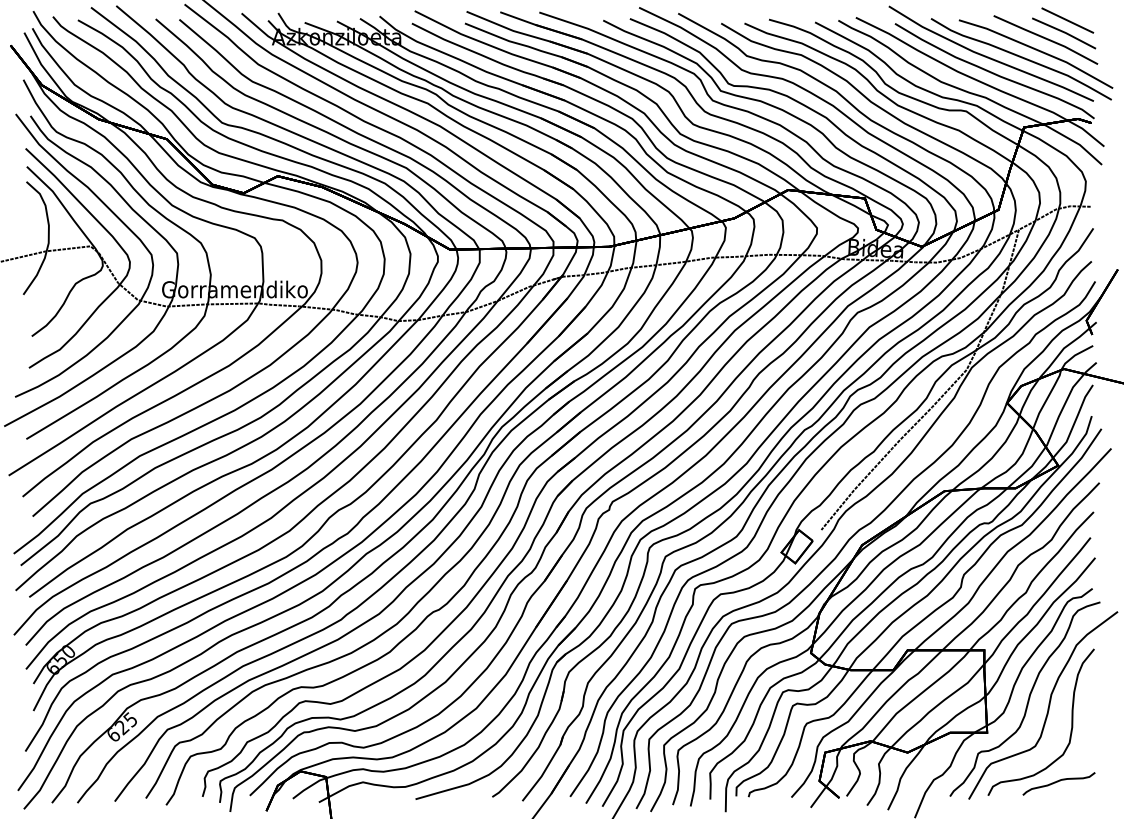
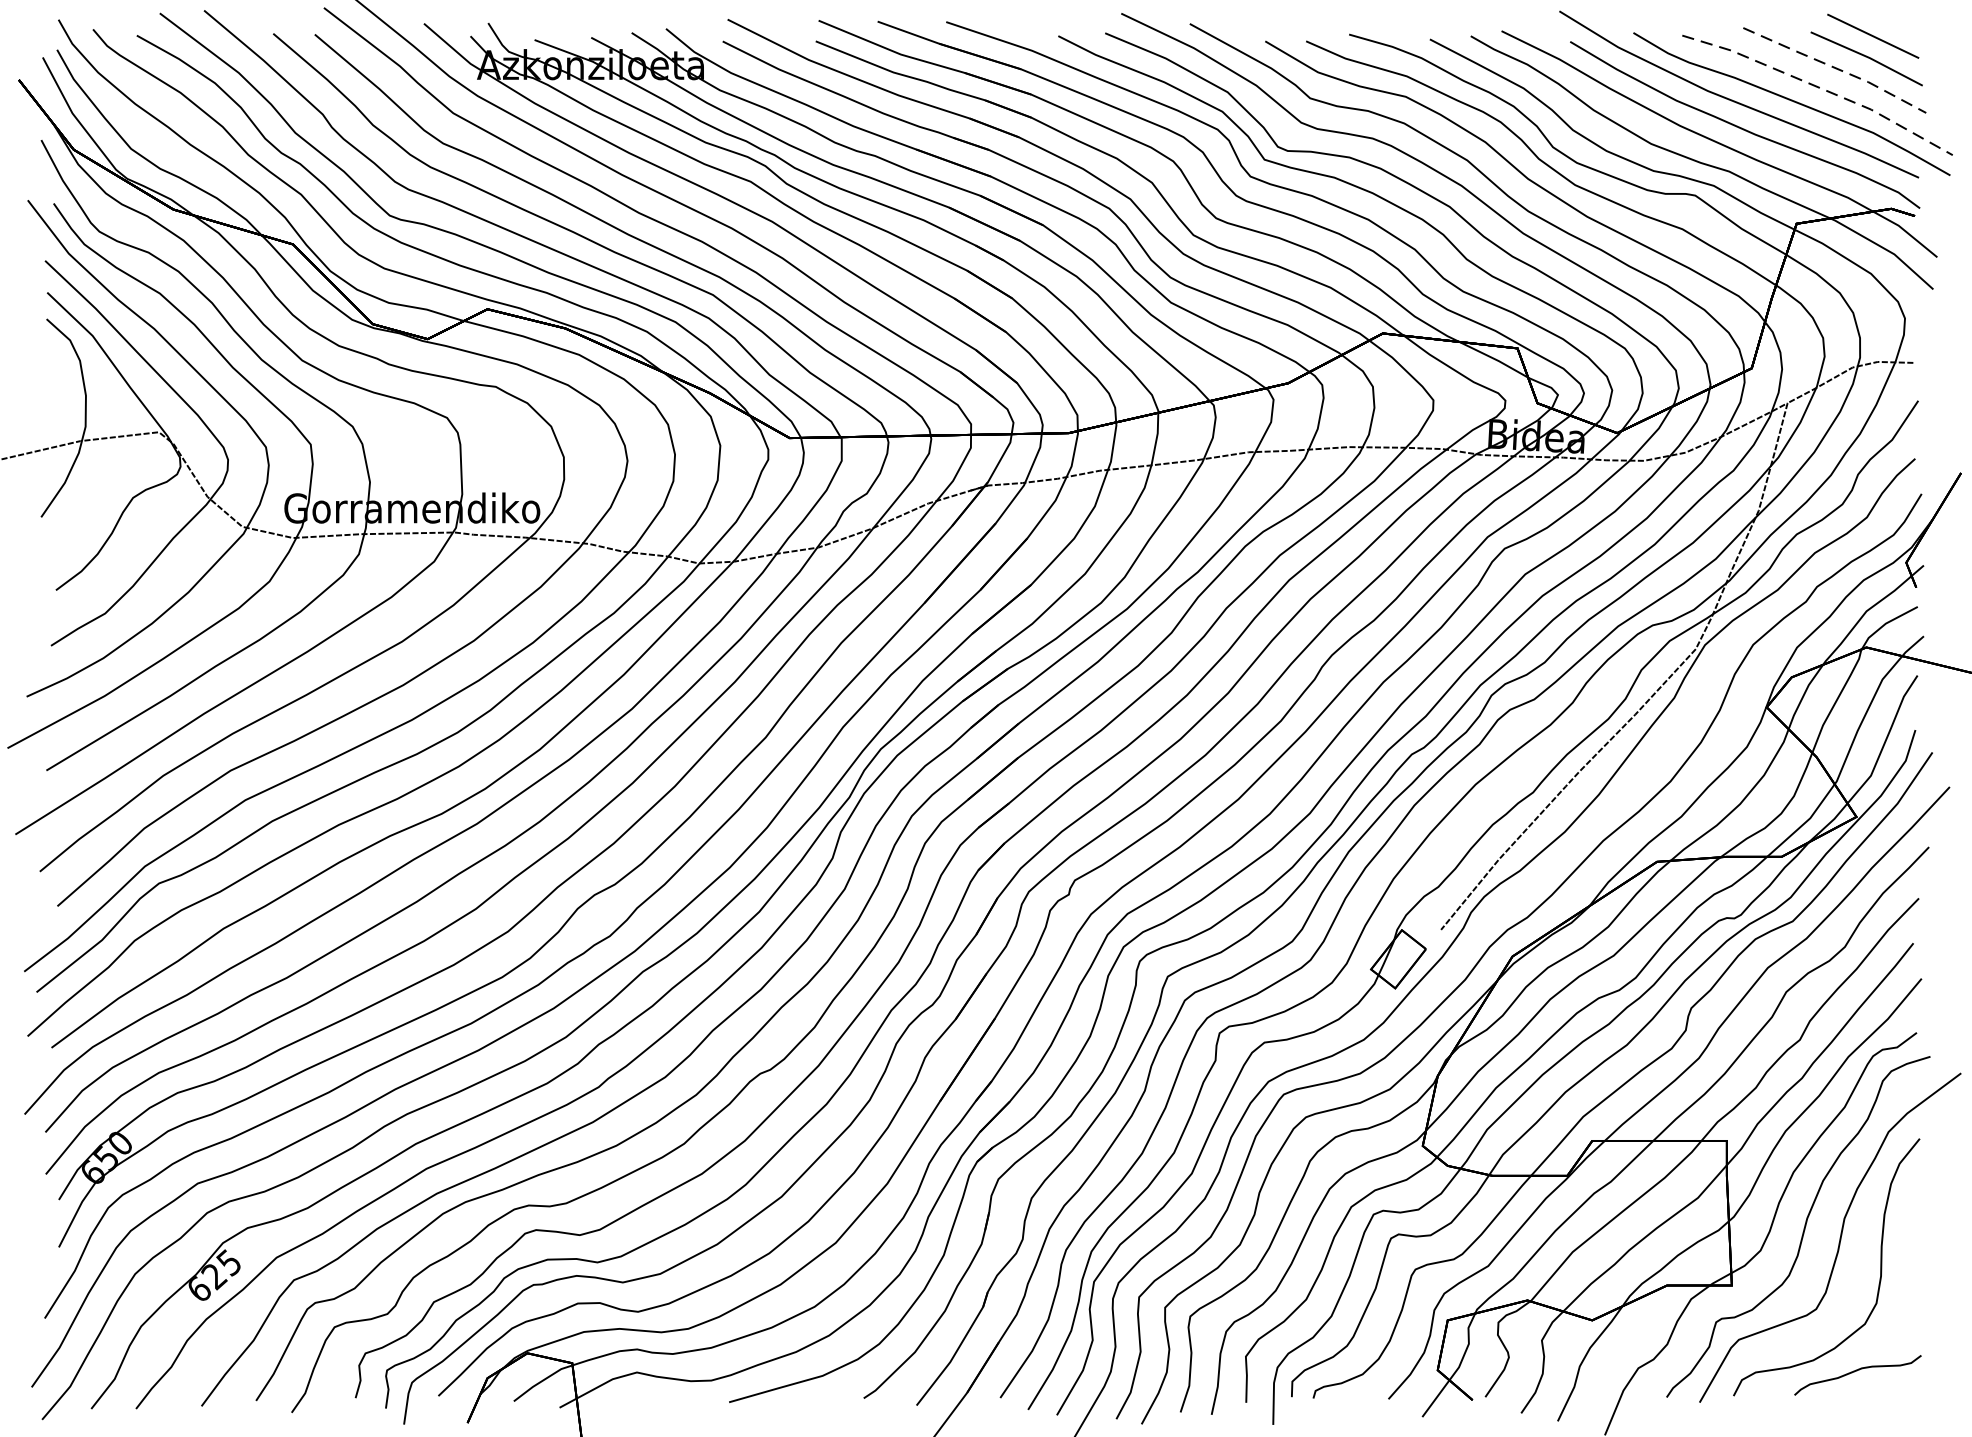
line: (1046, 38) -> (1835, 67), solid -> dashed
line: (1038, 50) -> (1821, 88), solid -> dashed

